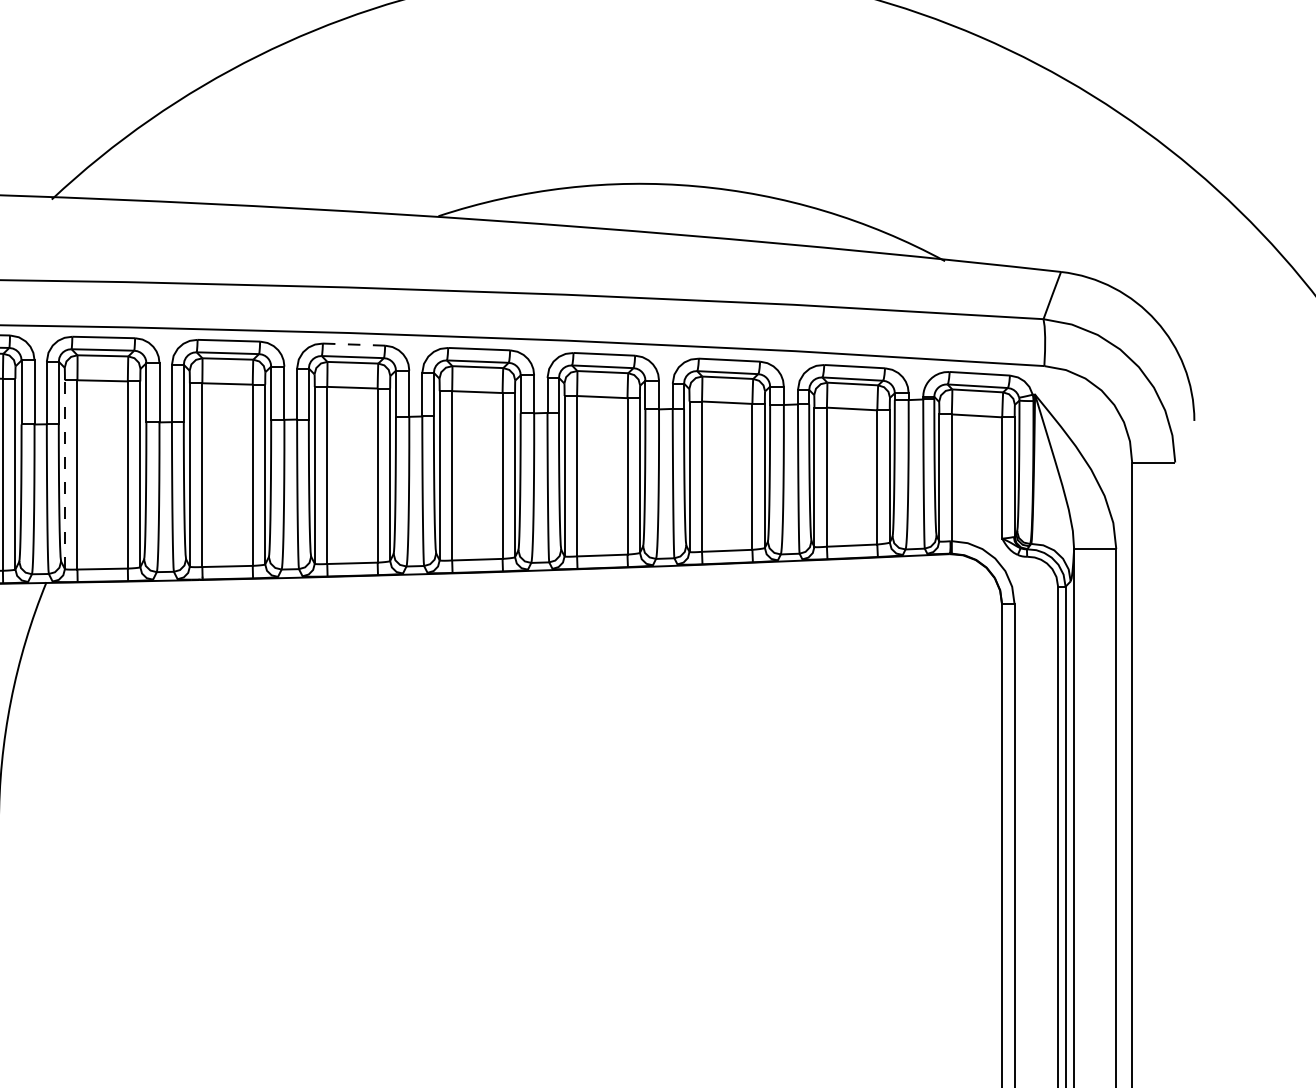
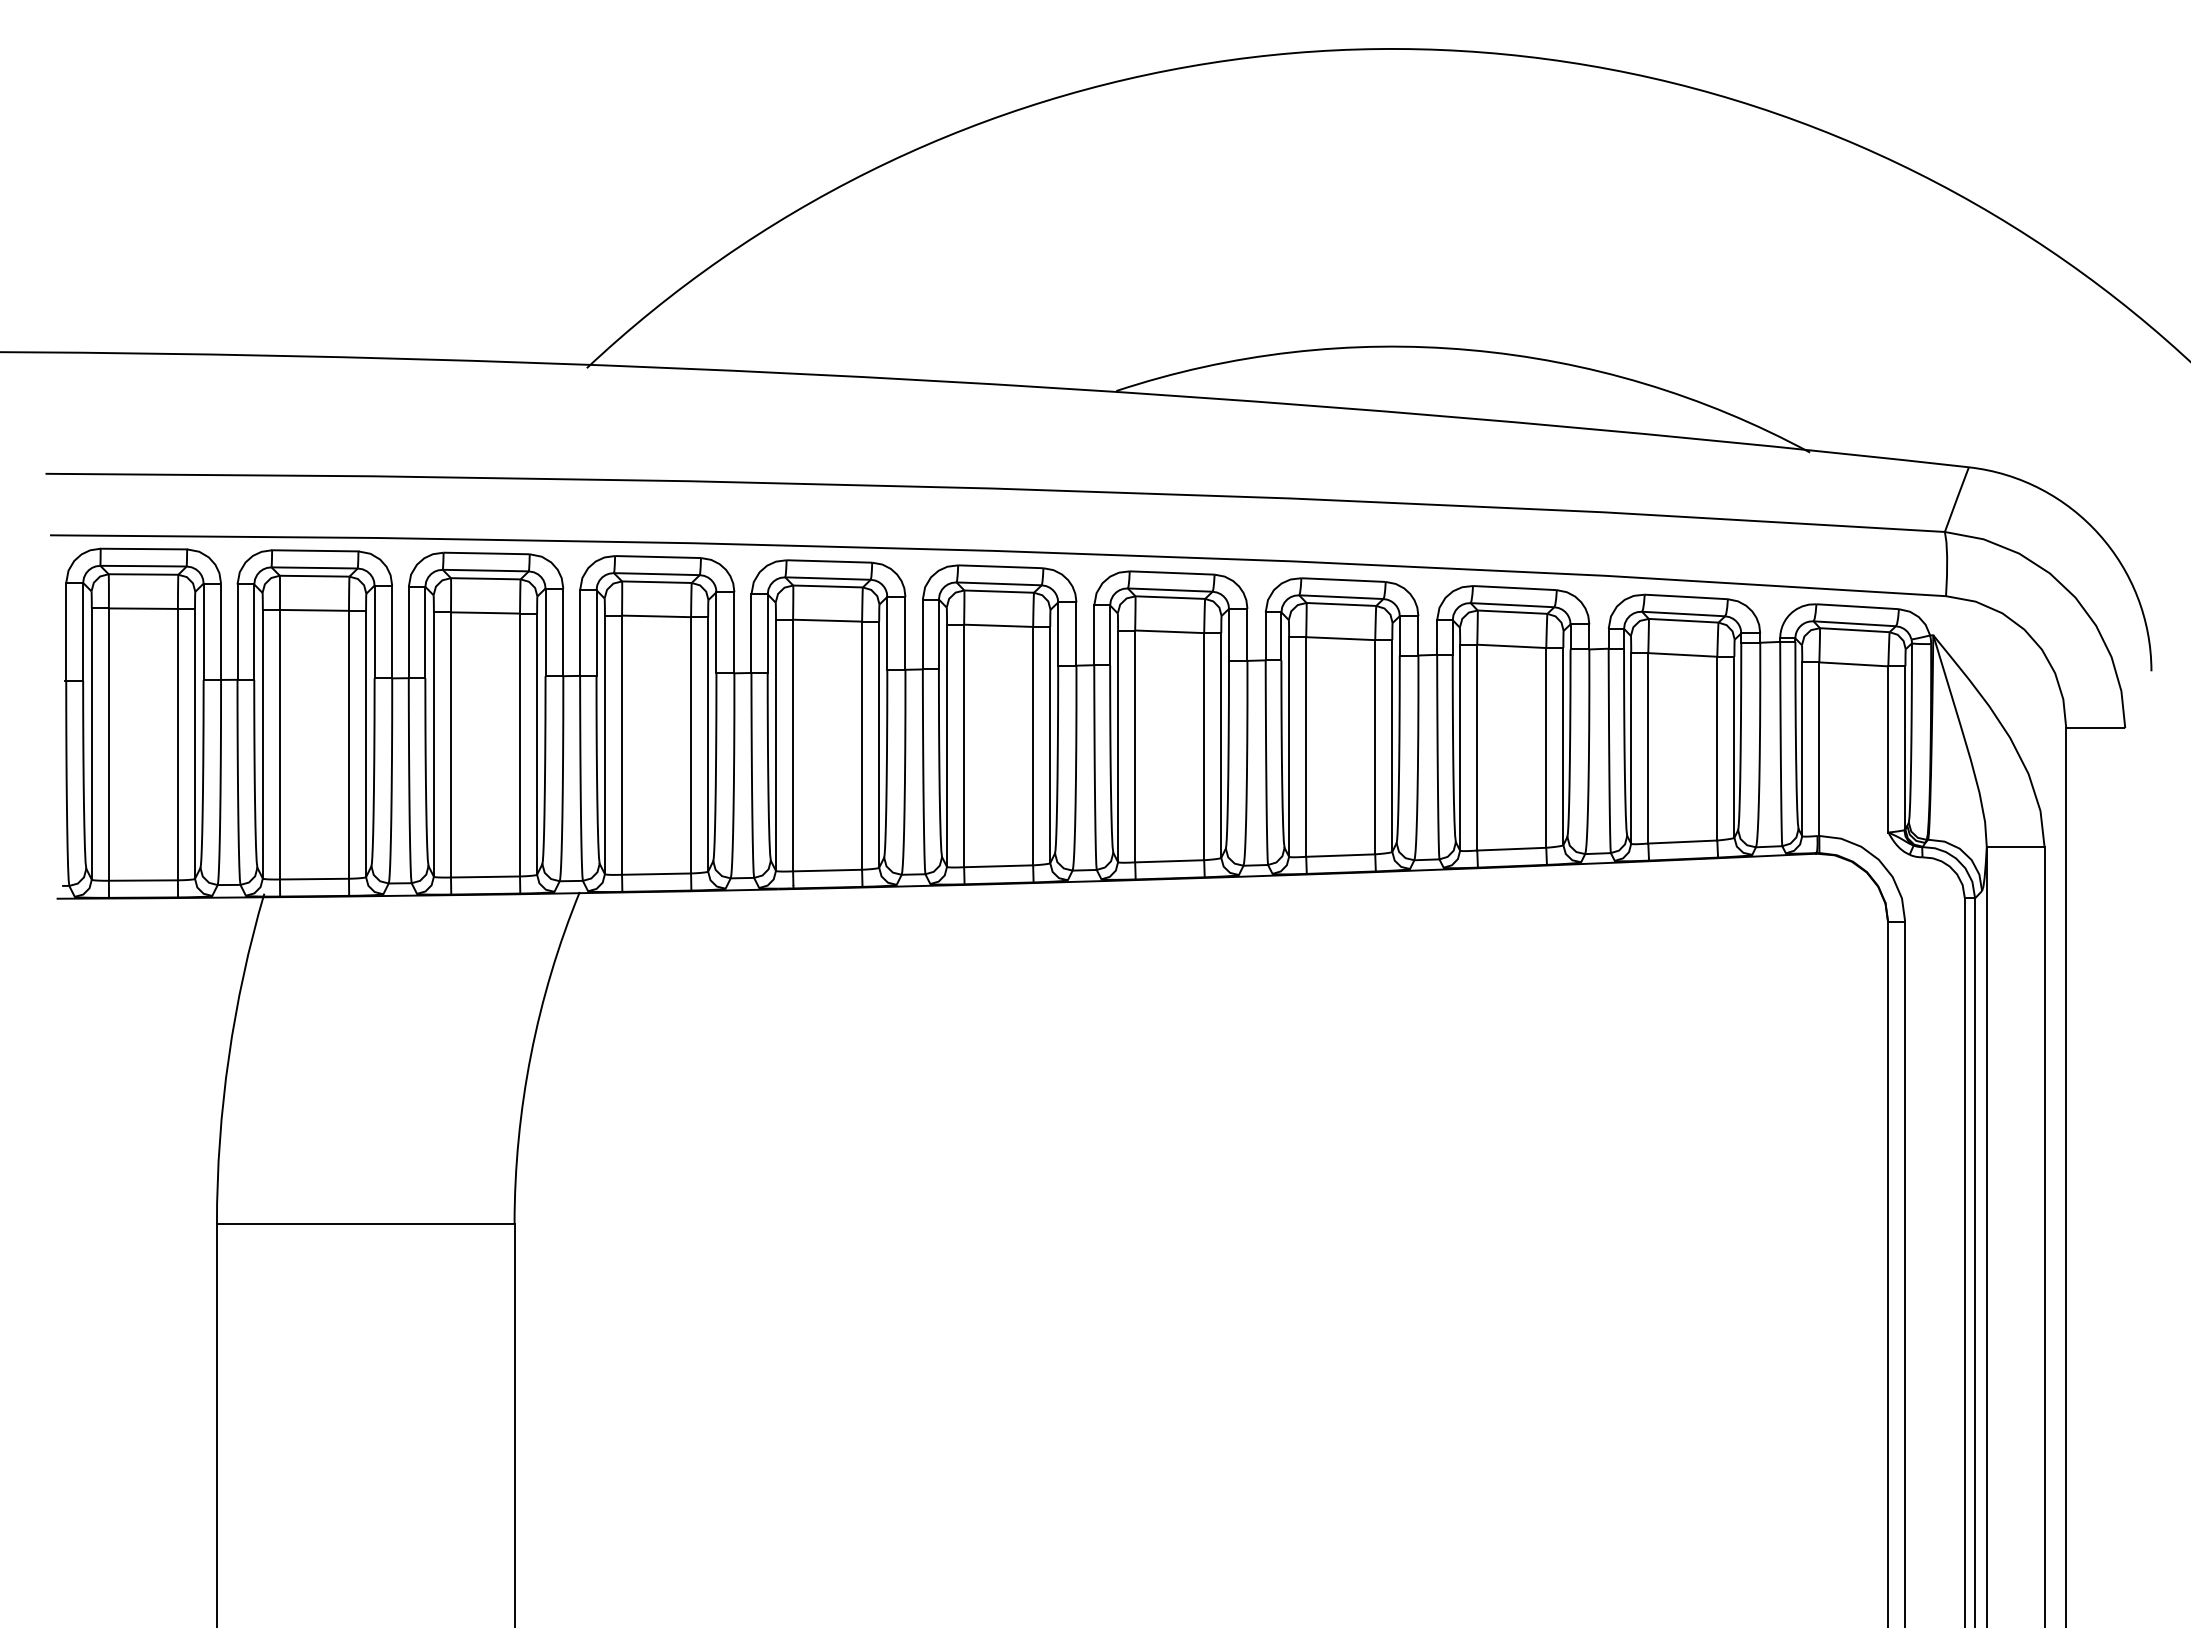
line: (354, 344) -> (1001, 566), dashed -> solid
line: (64, 474) -> (604, 744), dashed -> solid

